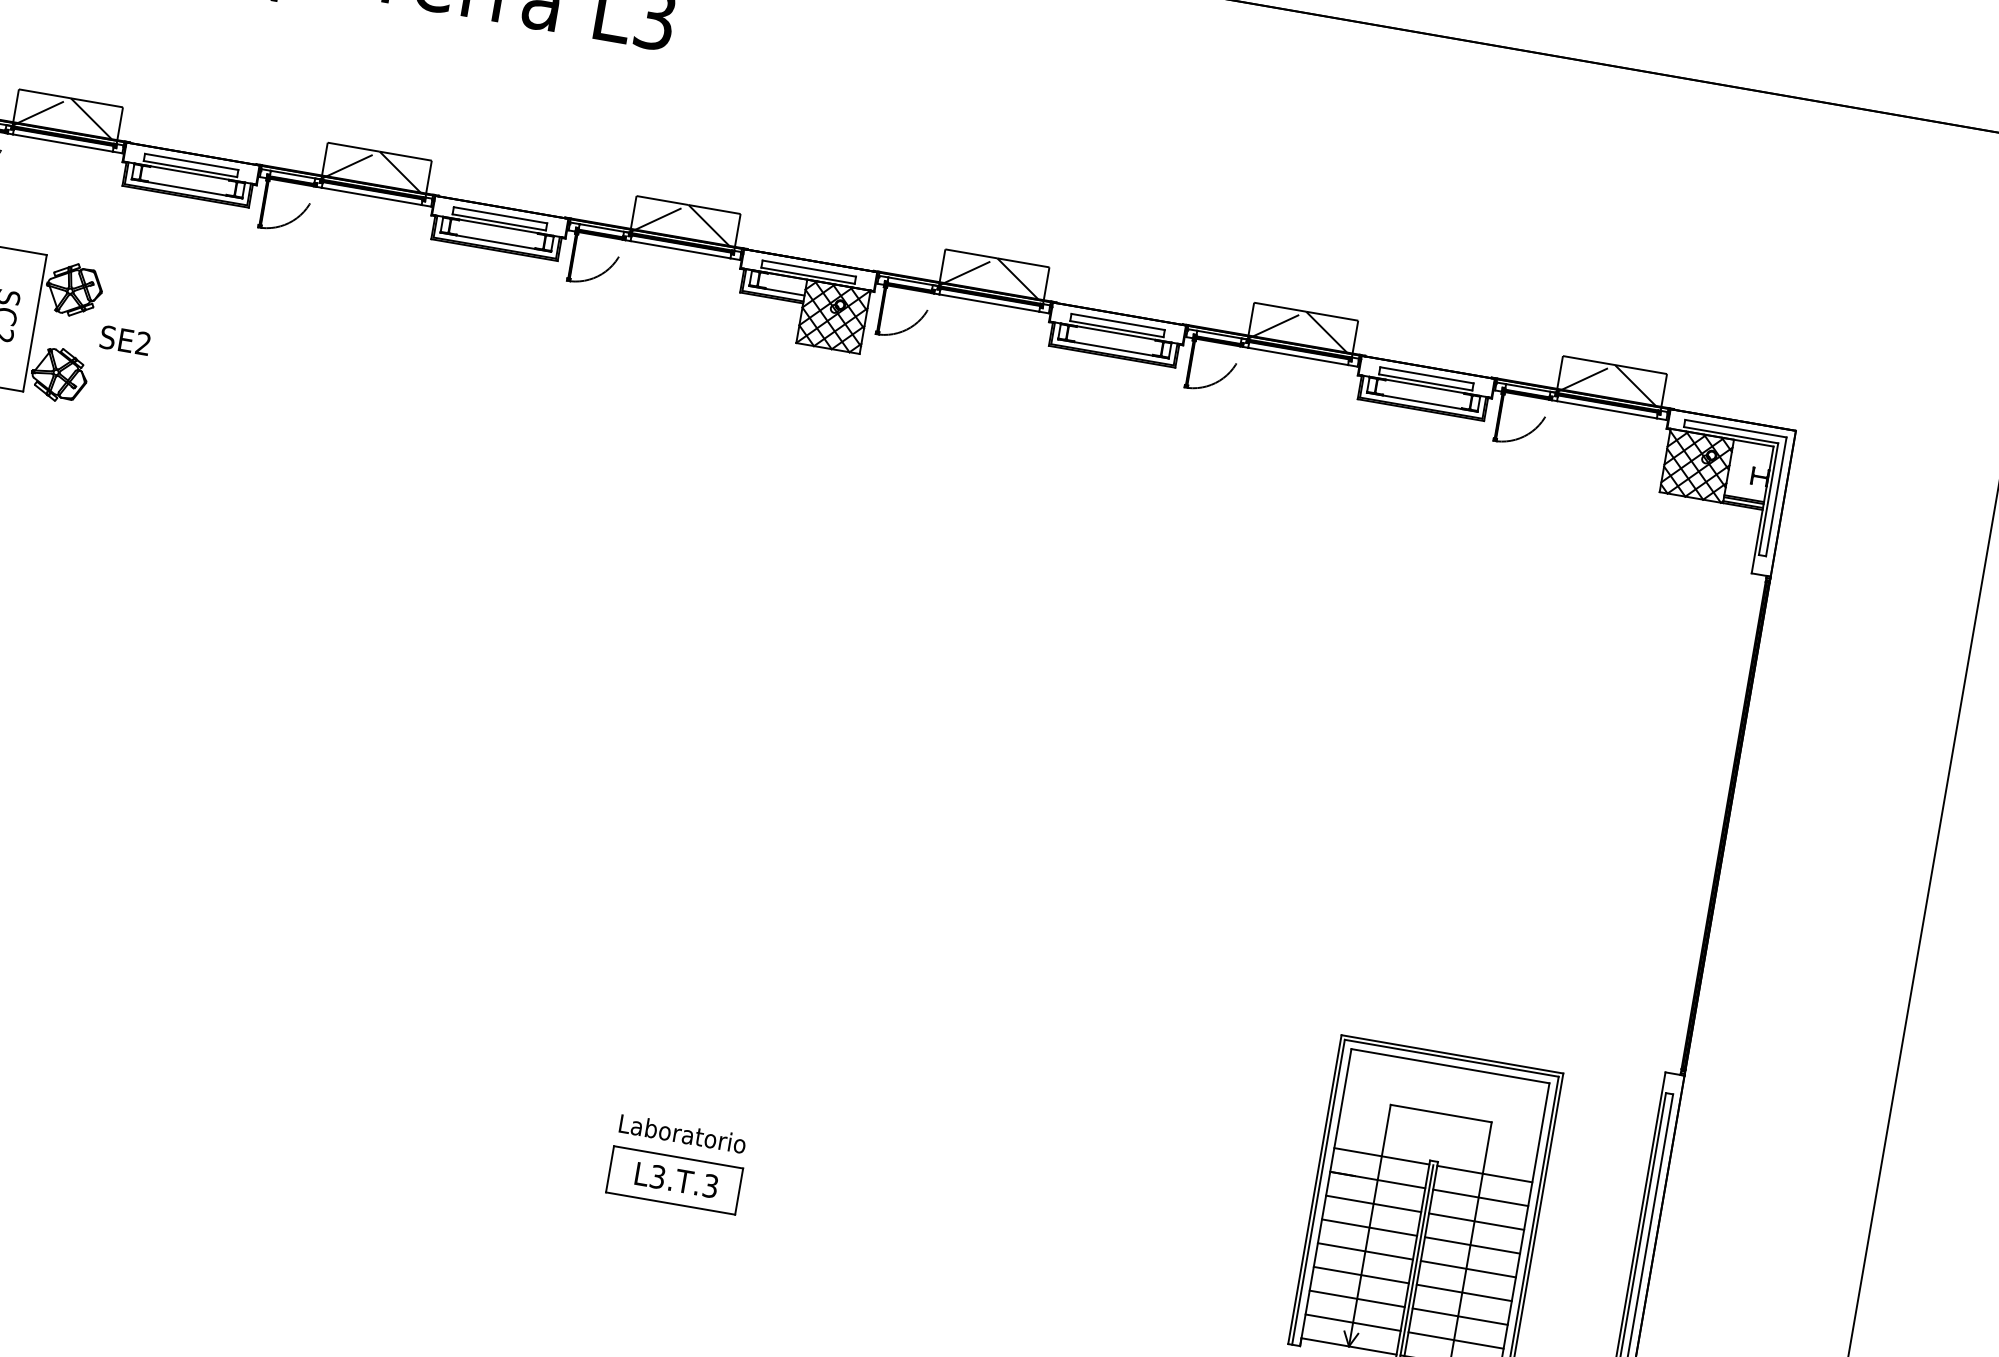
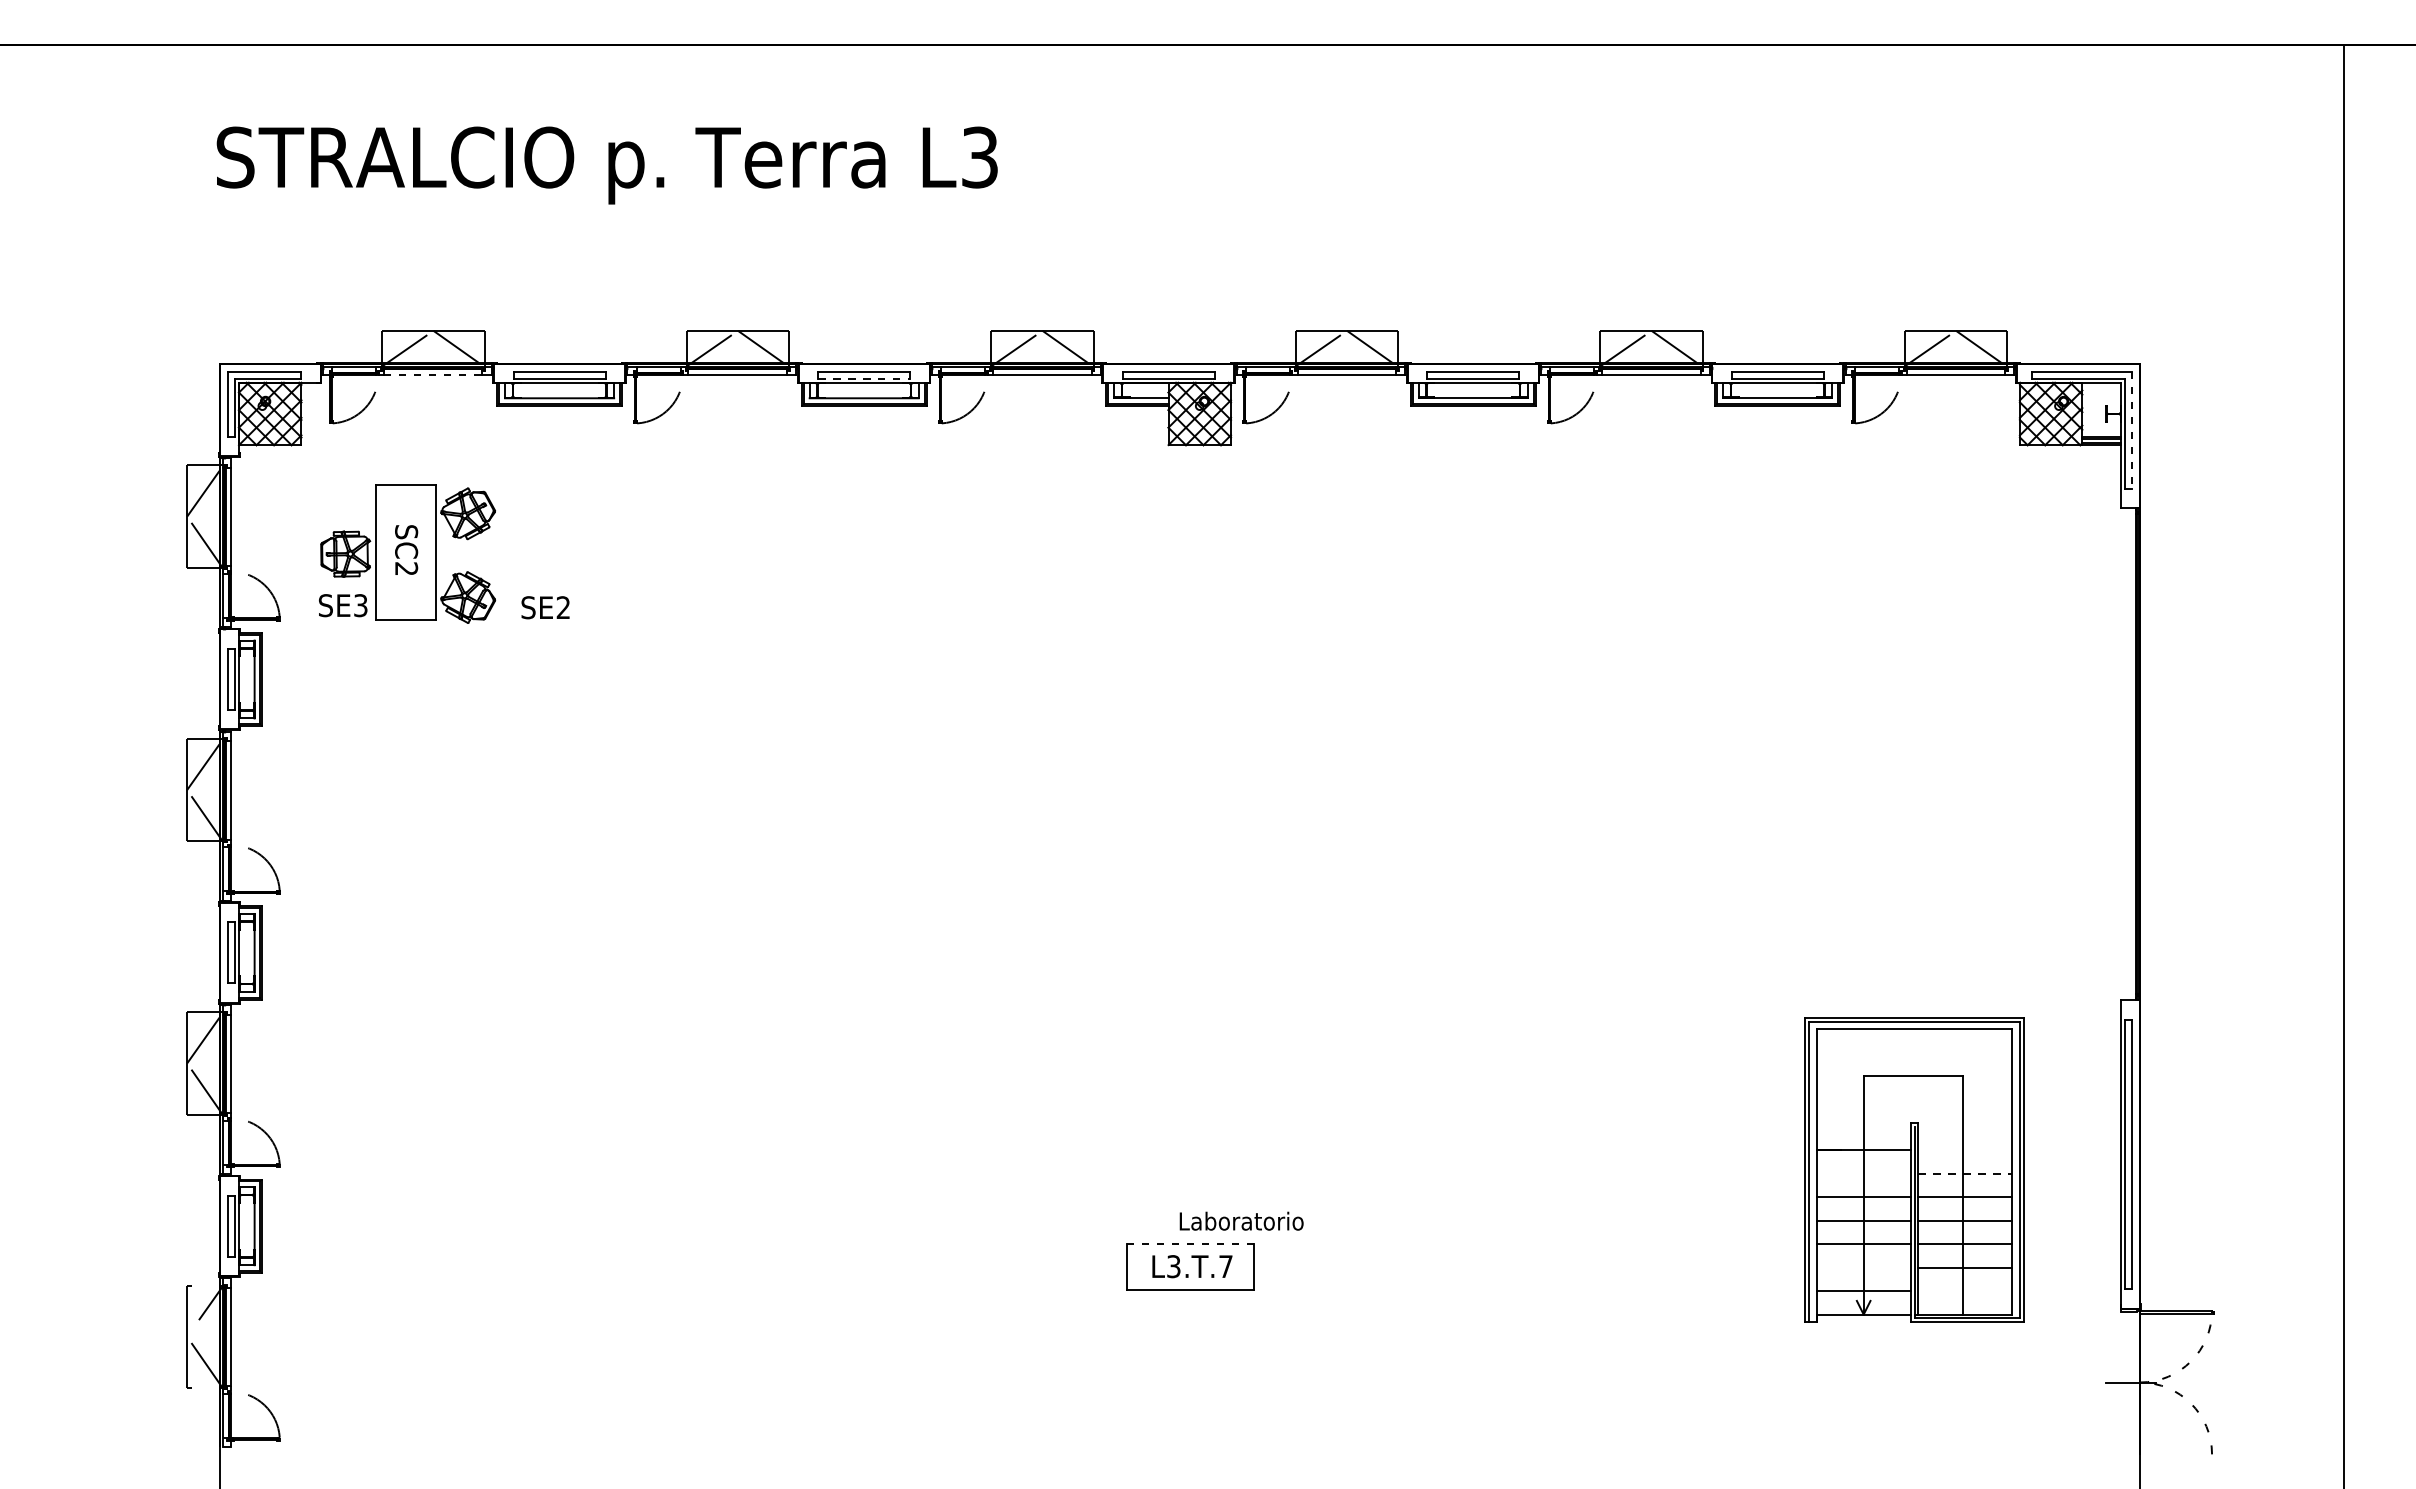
line: (63, 142) -> (433, 374), solid -> dashed
line: (499, 222) -> (864, 378), solid -> dashed
text: (125, 340) -> (545, 607), moved
line: (1776, 497) -> (2132, 430), solid -> dashed
text: (682, 1133) -> (1241, 1220), moved
line: (1381, 1156) -> (1863, 1127), removed
line: (678, 1157) -> (1190, 1244), solid -> dashed
line: (1484, 1174) -> (1965, 1127), removed
text: (710, 1185) -> (1225, 1266), L3.T.3 -> L3.T.7
line: (1480, 1197) -> (1965, 1150), removed
line: (1373, 1203) -> (1863, 1173), removed
line: (1476, 1221) -> (1965, 1173), solid -> dashed
line: (1357, 1298) -> (1863, 1267), removed
line: (1456, 1340) -> (1965, 1291), removed

